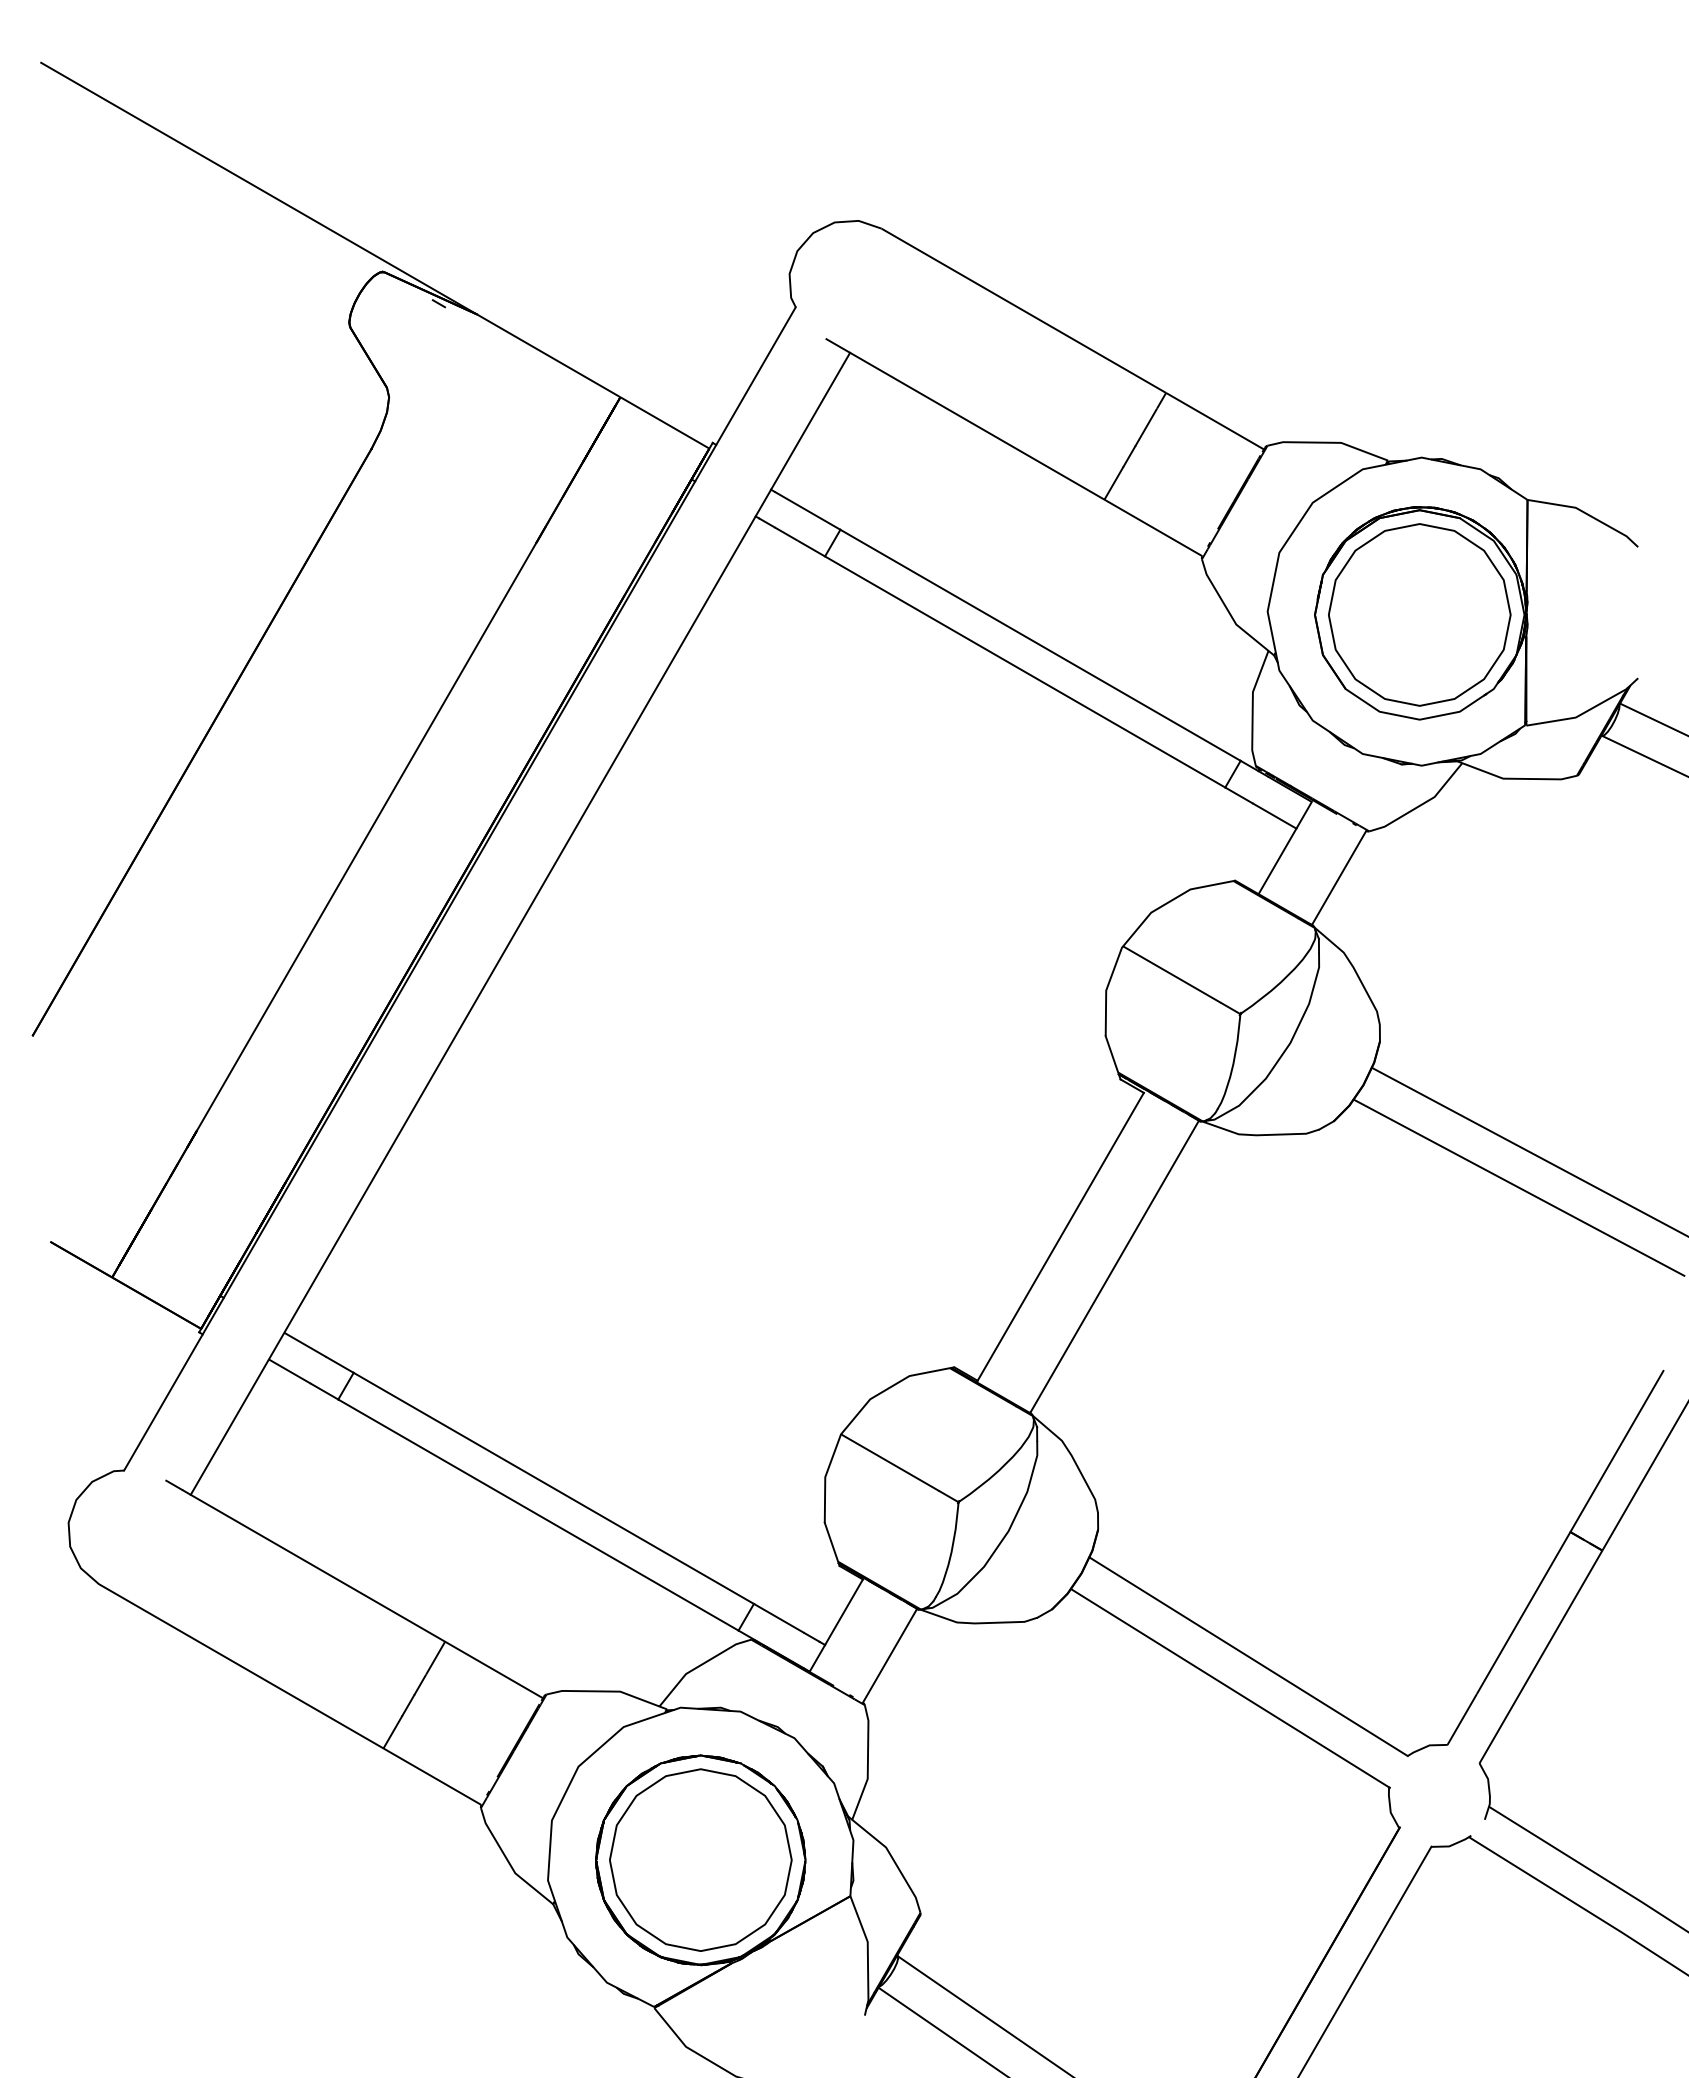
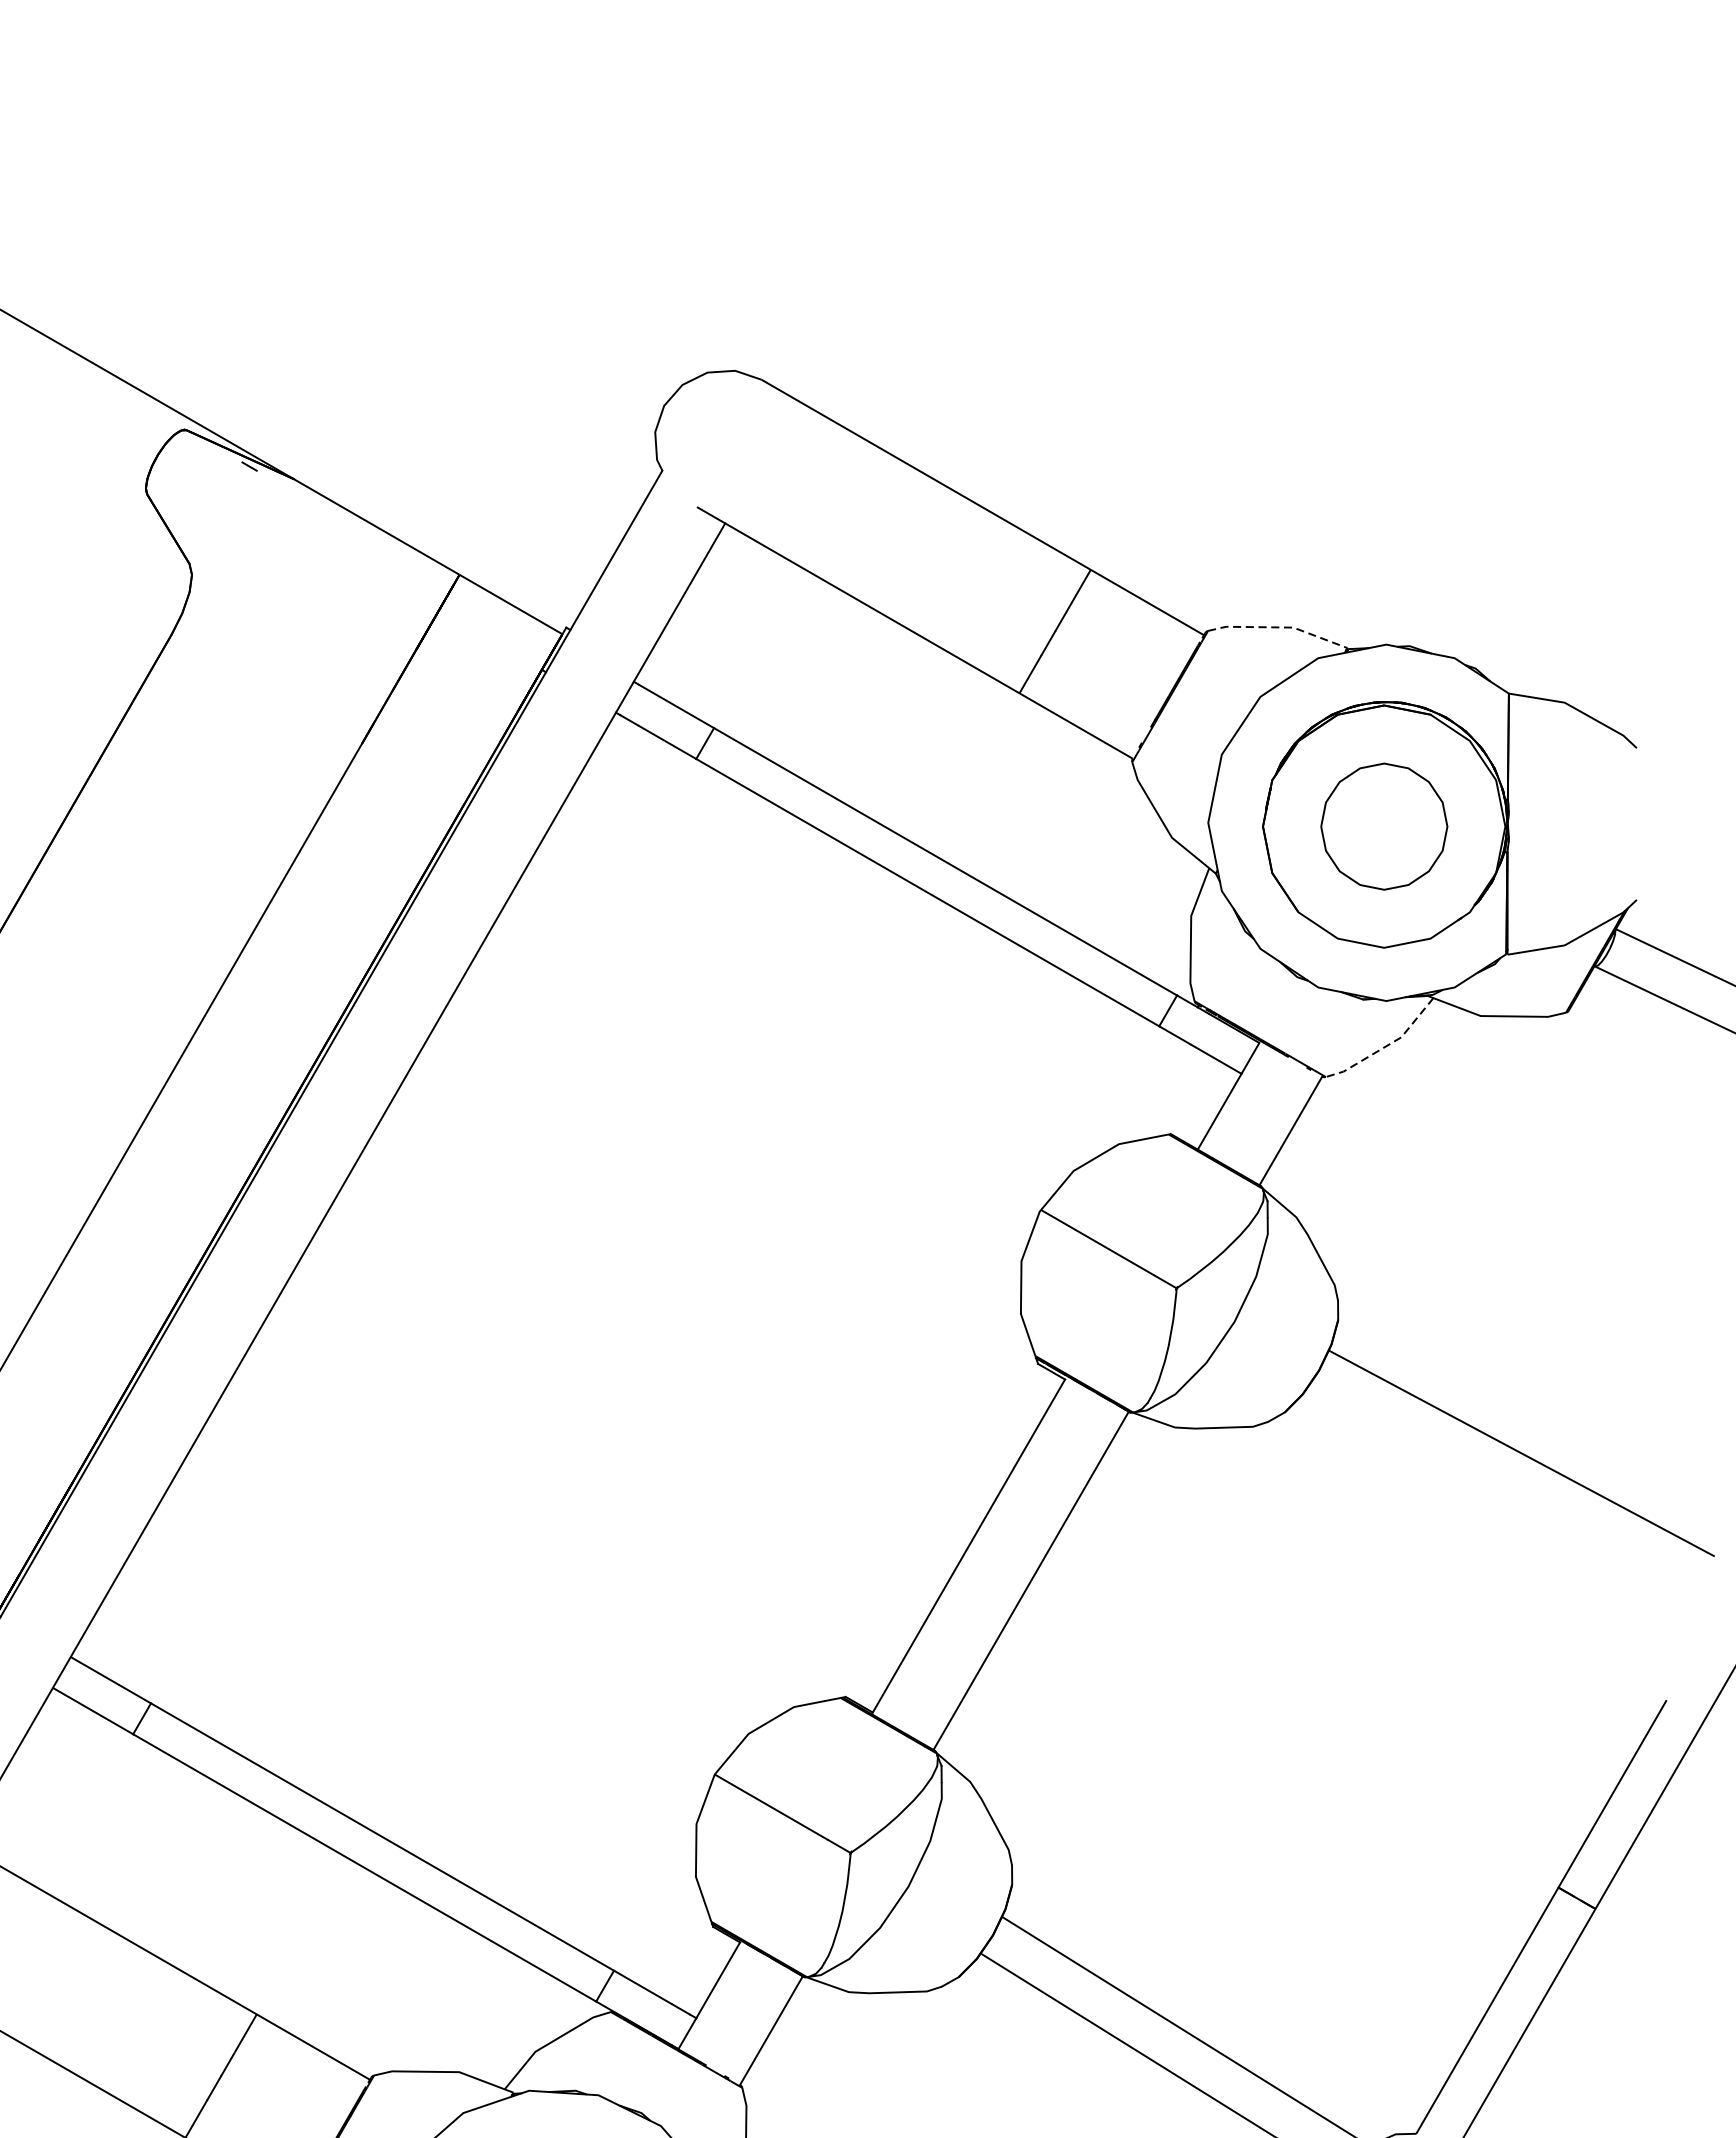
line: (1329, 442) -> (1279, 627), solid -> dashed
part: (1419, 614) -> (1383, 826), size x0.6
line: (1421, 805) -> (1386, 1047), solid -> dashed
line: (1518, 1187) -> (1498, 1488), removed

